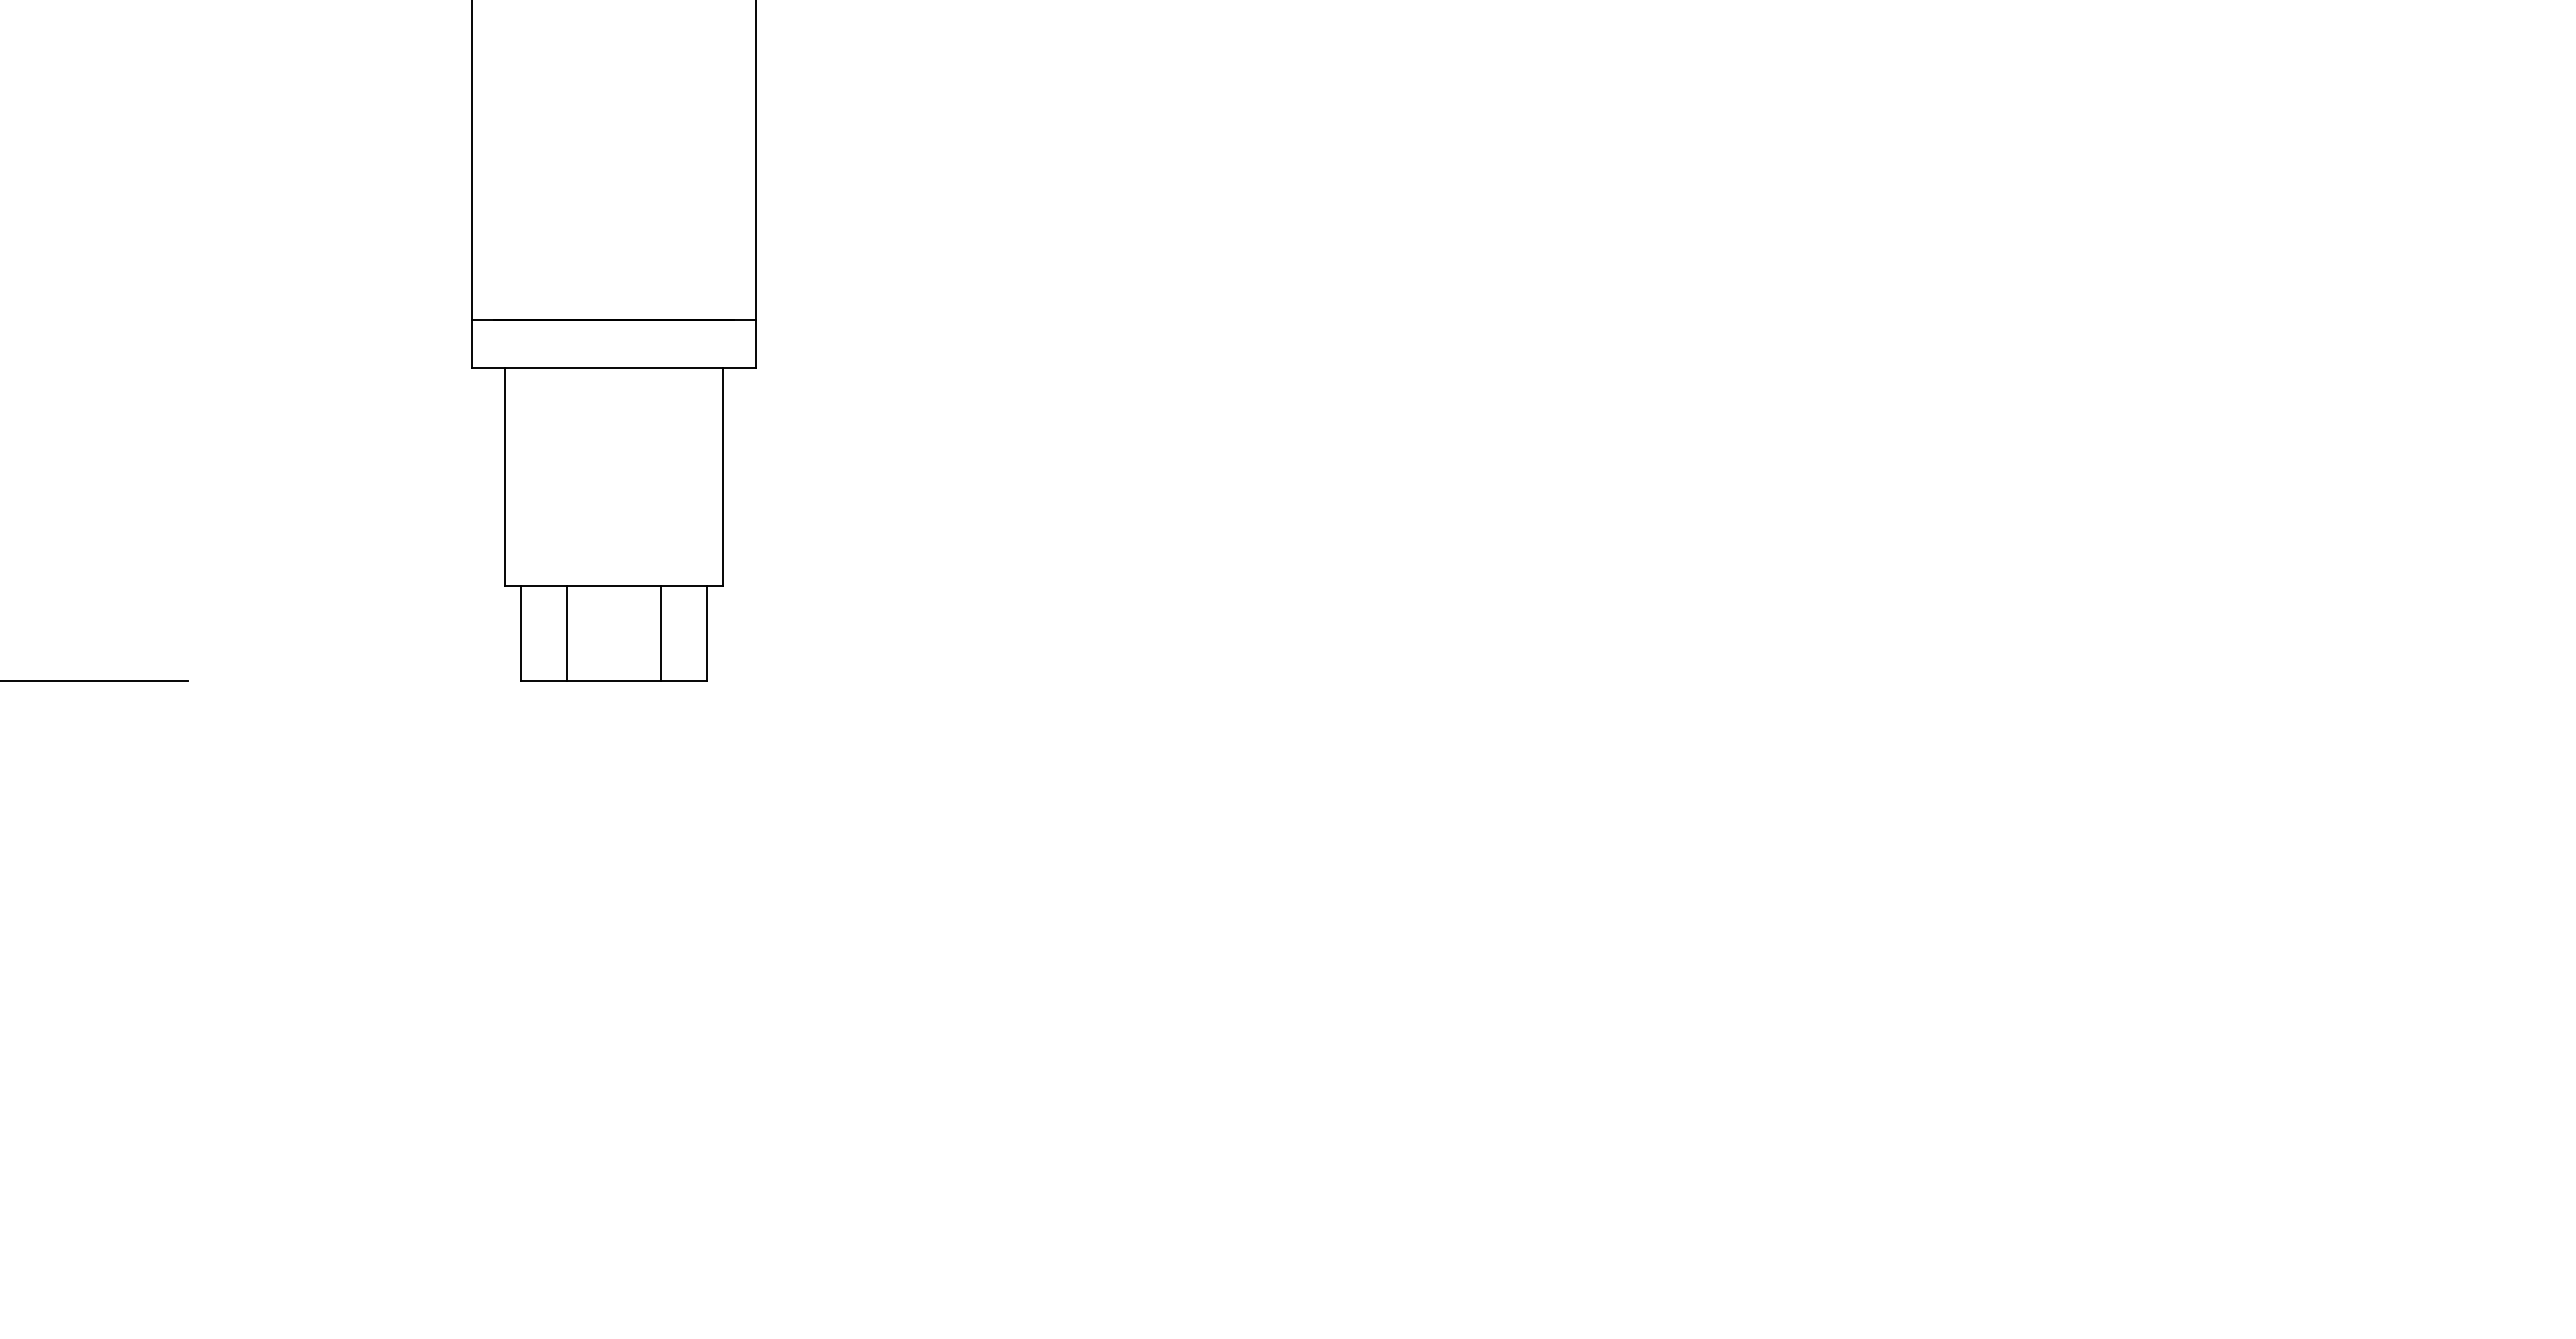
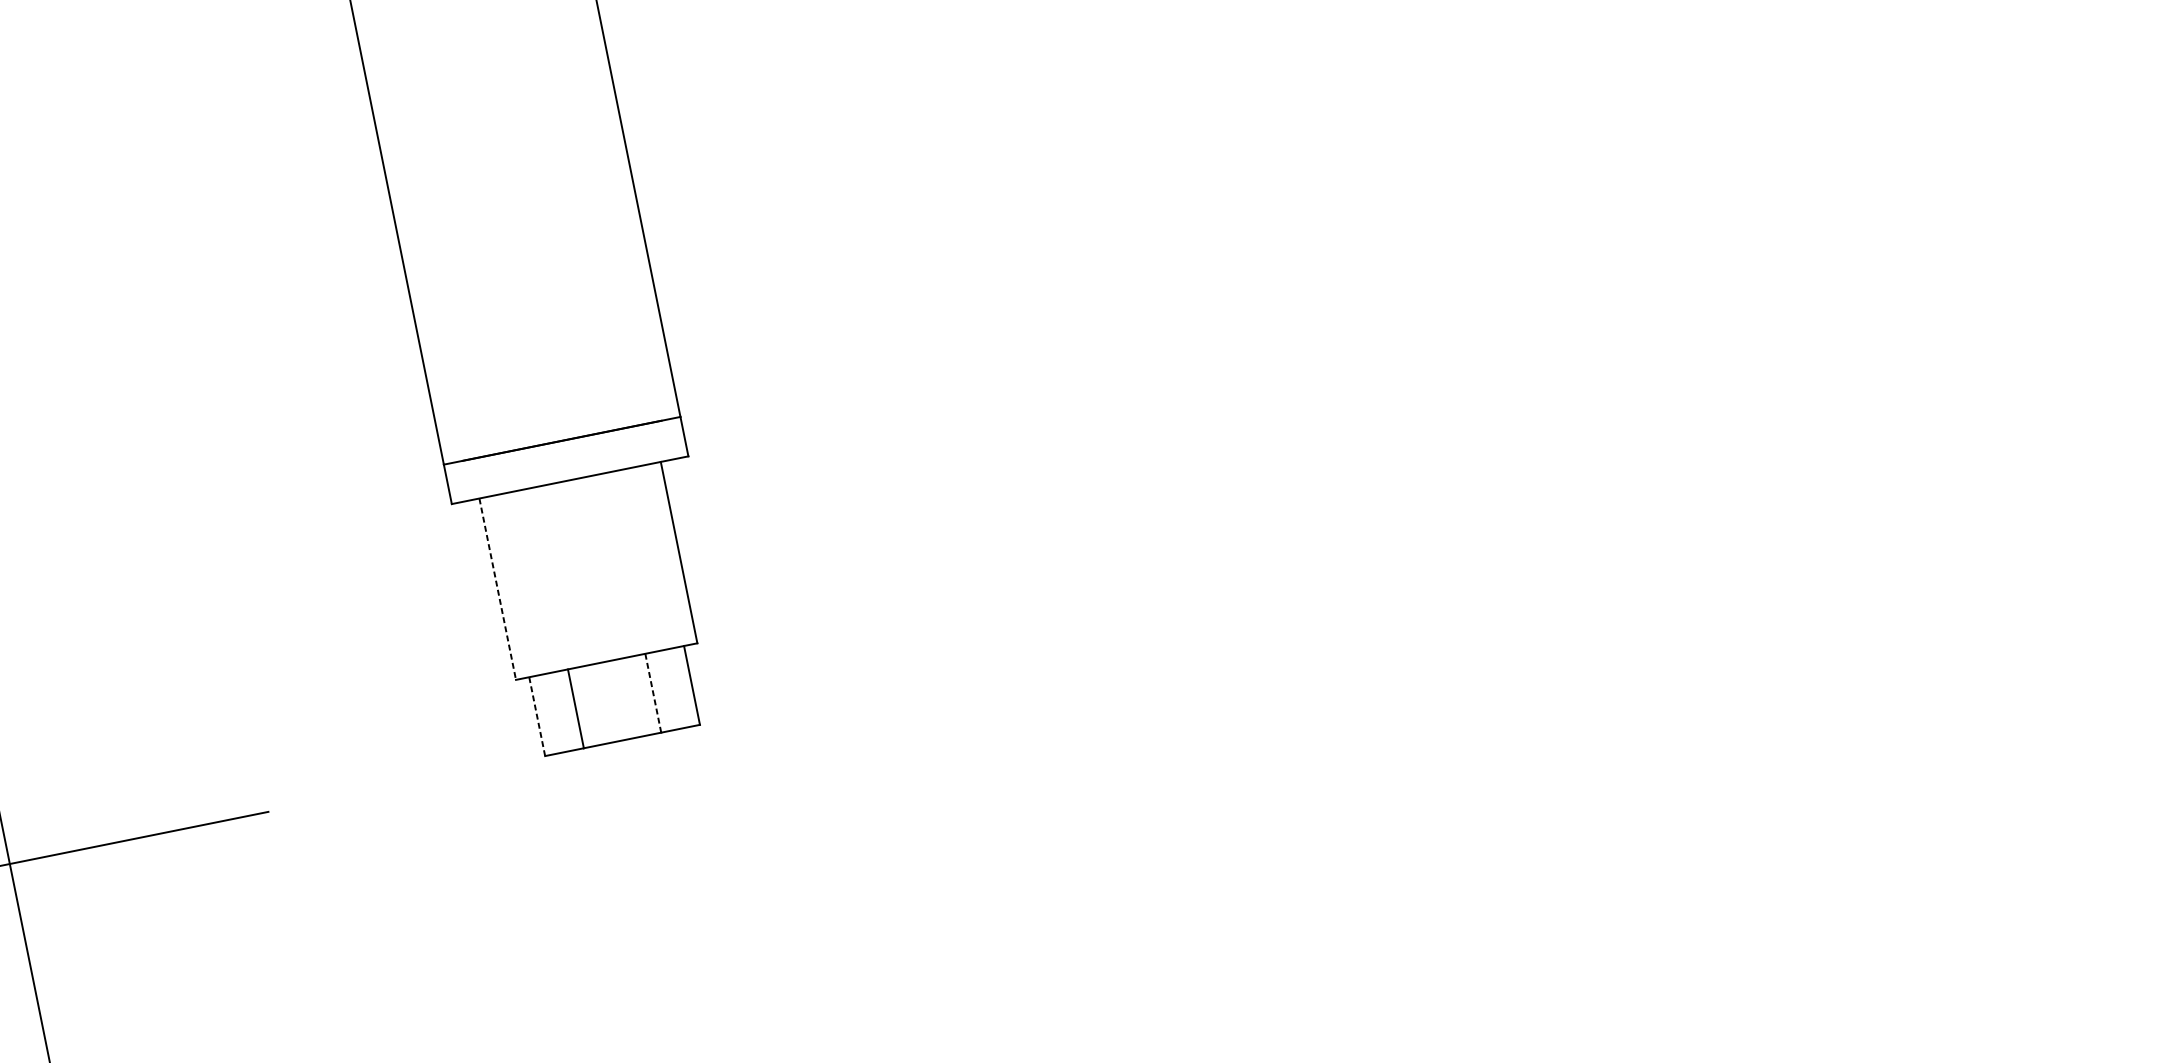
line: (504, 477) -> (497, 589), solid -> dashed
line: (520, 634) -> (537, 717), solid -> dashed
line: (660, 634) -> (653, 693), solid -> dashed

